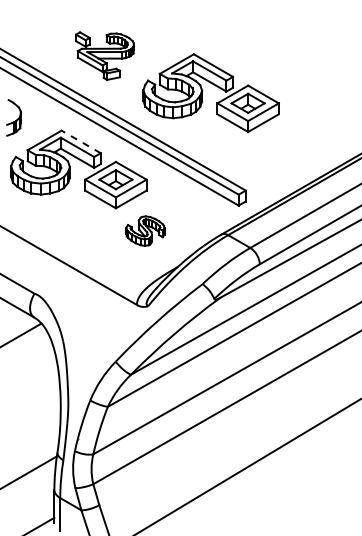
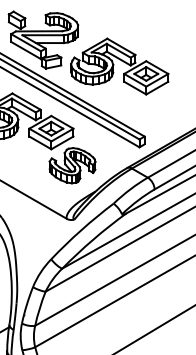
part: (104, 55) -> (43, 39), size x1.67
line: (81, 141) -> (26, 101), dashed -> solid
part: (145, 230) -> (72, 165), size x1.67

